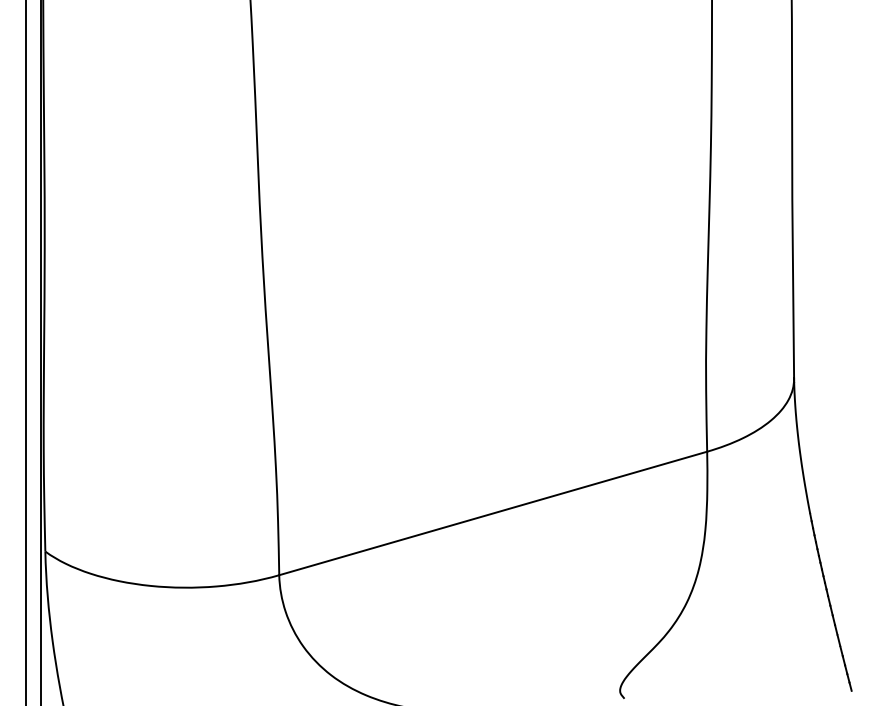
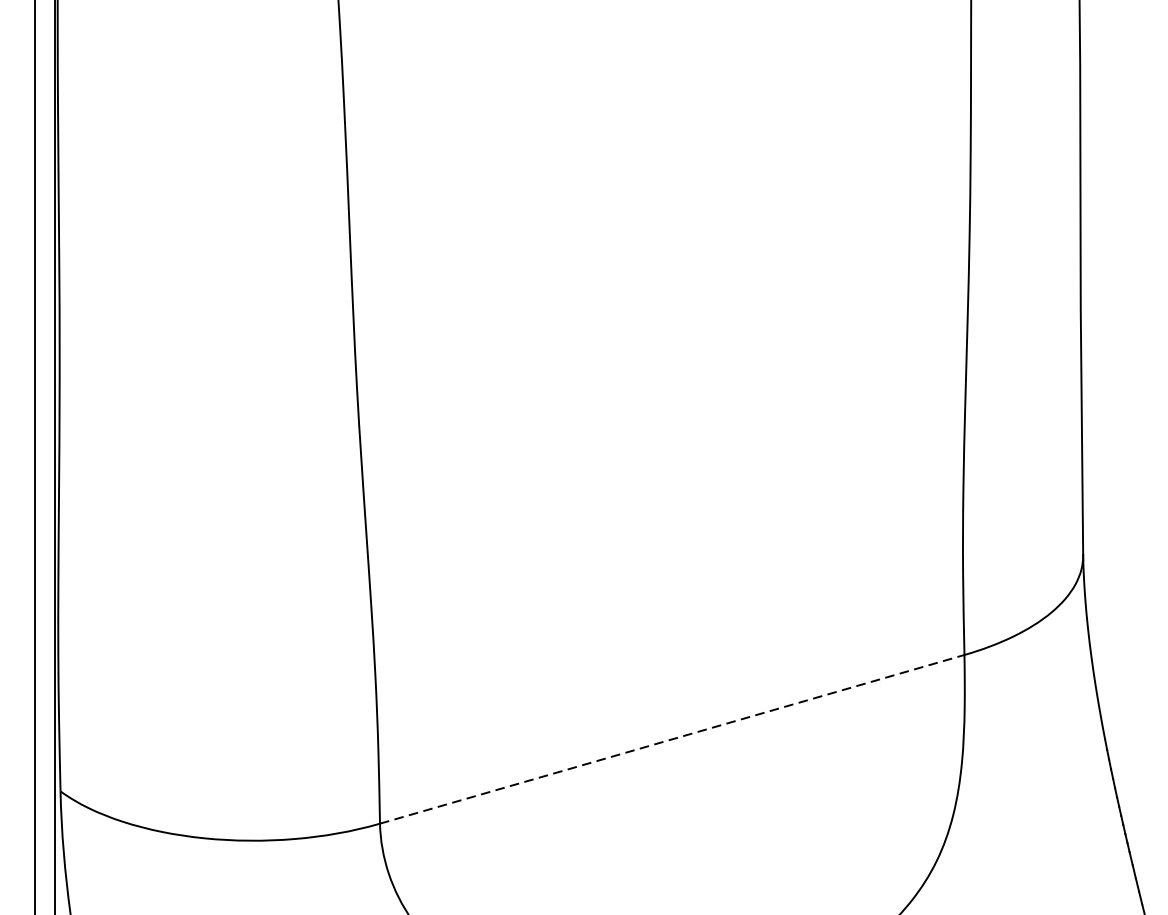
line: (493, 513) -> (672, 739), solid -> dashed

